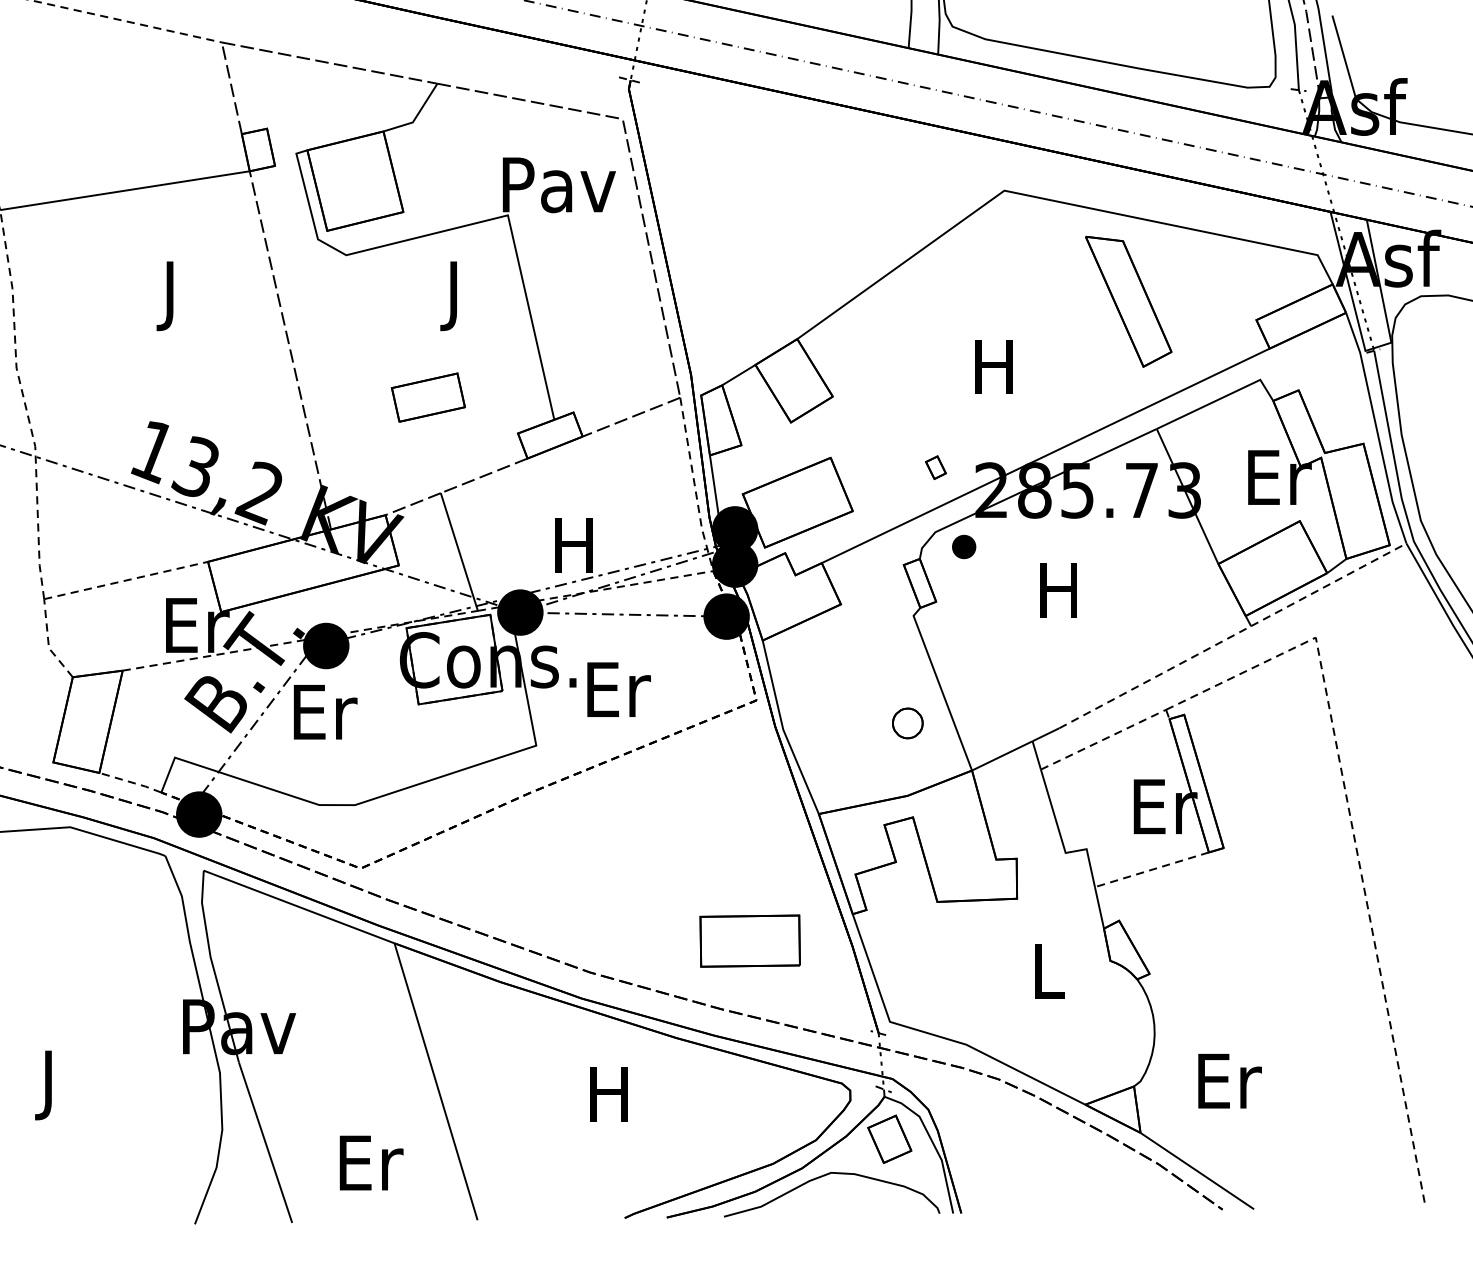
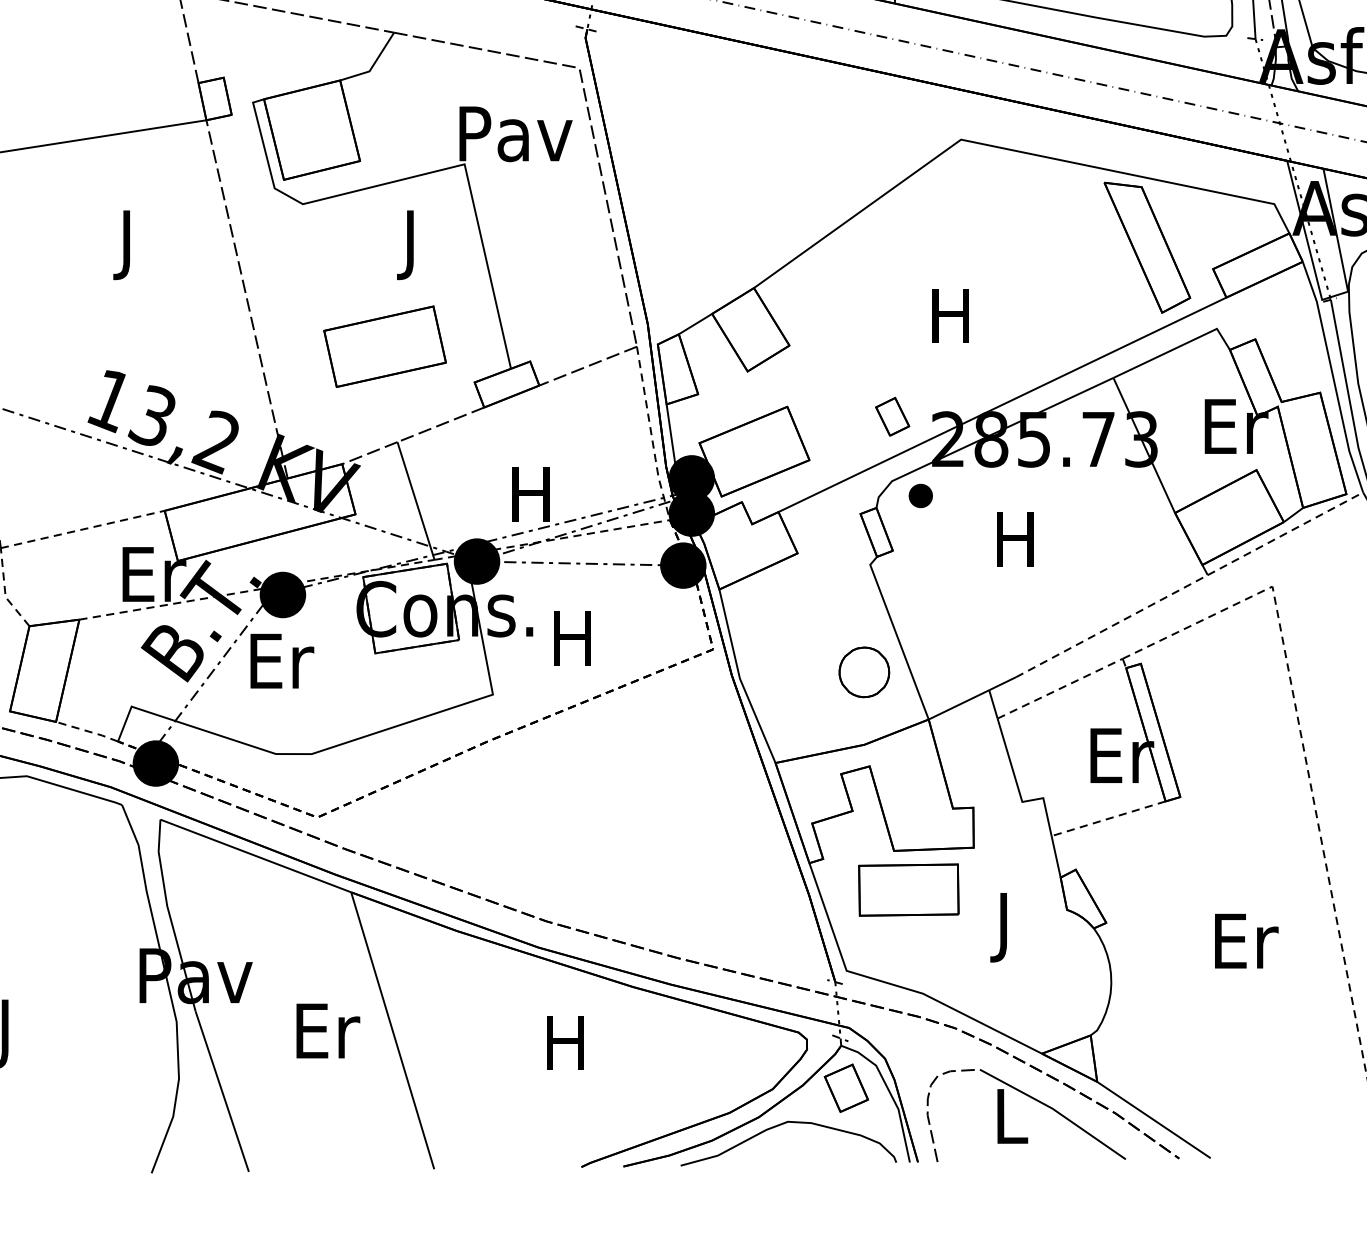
part: (1128, 301) -> (1147, 247), moved
part: (428, 397) -> (385, 346), size x1.67
part: (935, 467) -> (892, 416), size x1.67
text: (618, 689) -> (575, 638), Er -> H
part: (907, 723) -> (864, 672), size x1.67
part: (749, 940) -> (908, 889), moved
text: (1048, 978) -> (1005, 927), L -> J
text: (1229, 1081) -> (1246, 941), moved
part: (1076, 1150) -> (1033, 1099), added
text: (371, 1162) -> (328, 1030), moved

